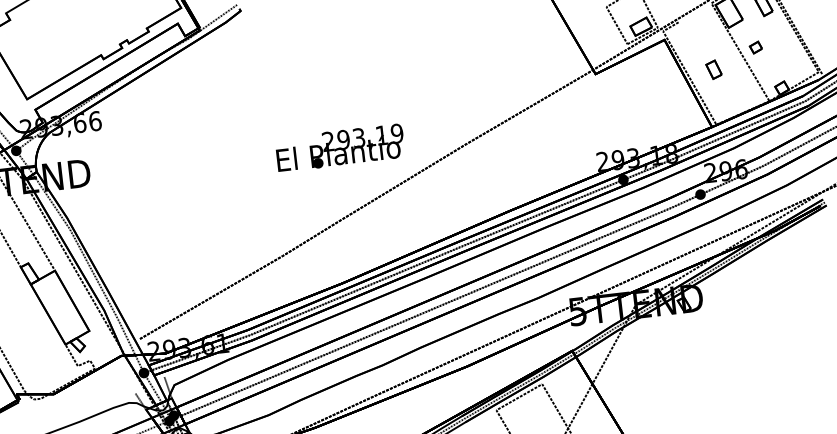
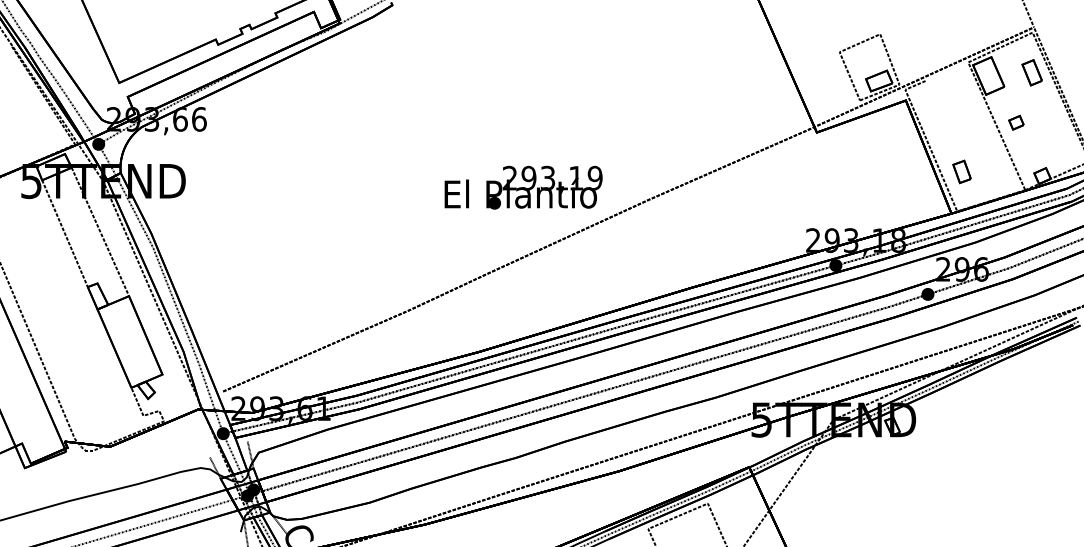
part: (713, 69) -> (961, 171), moved
text: (340, 147) -> (523, 187), moved

